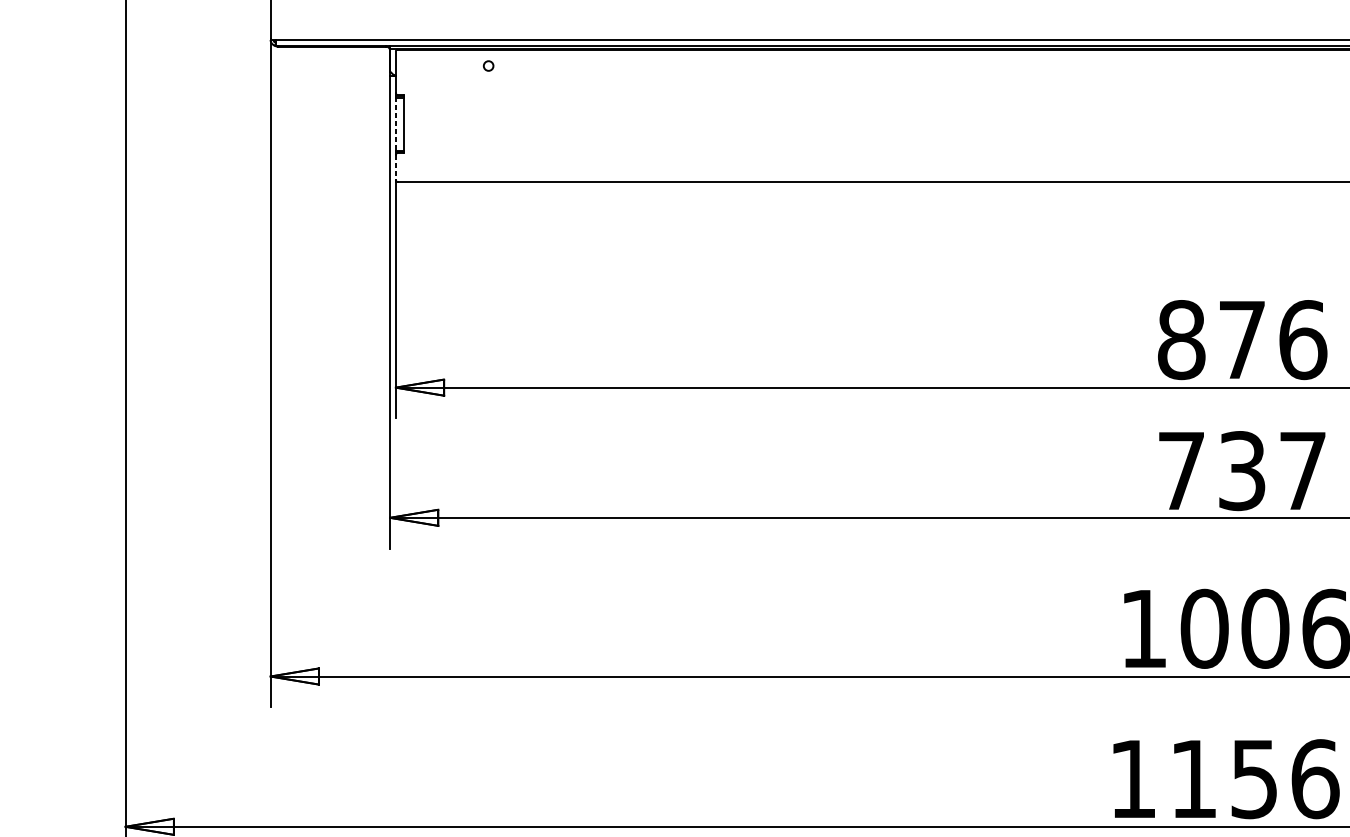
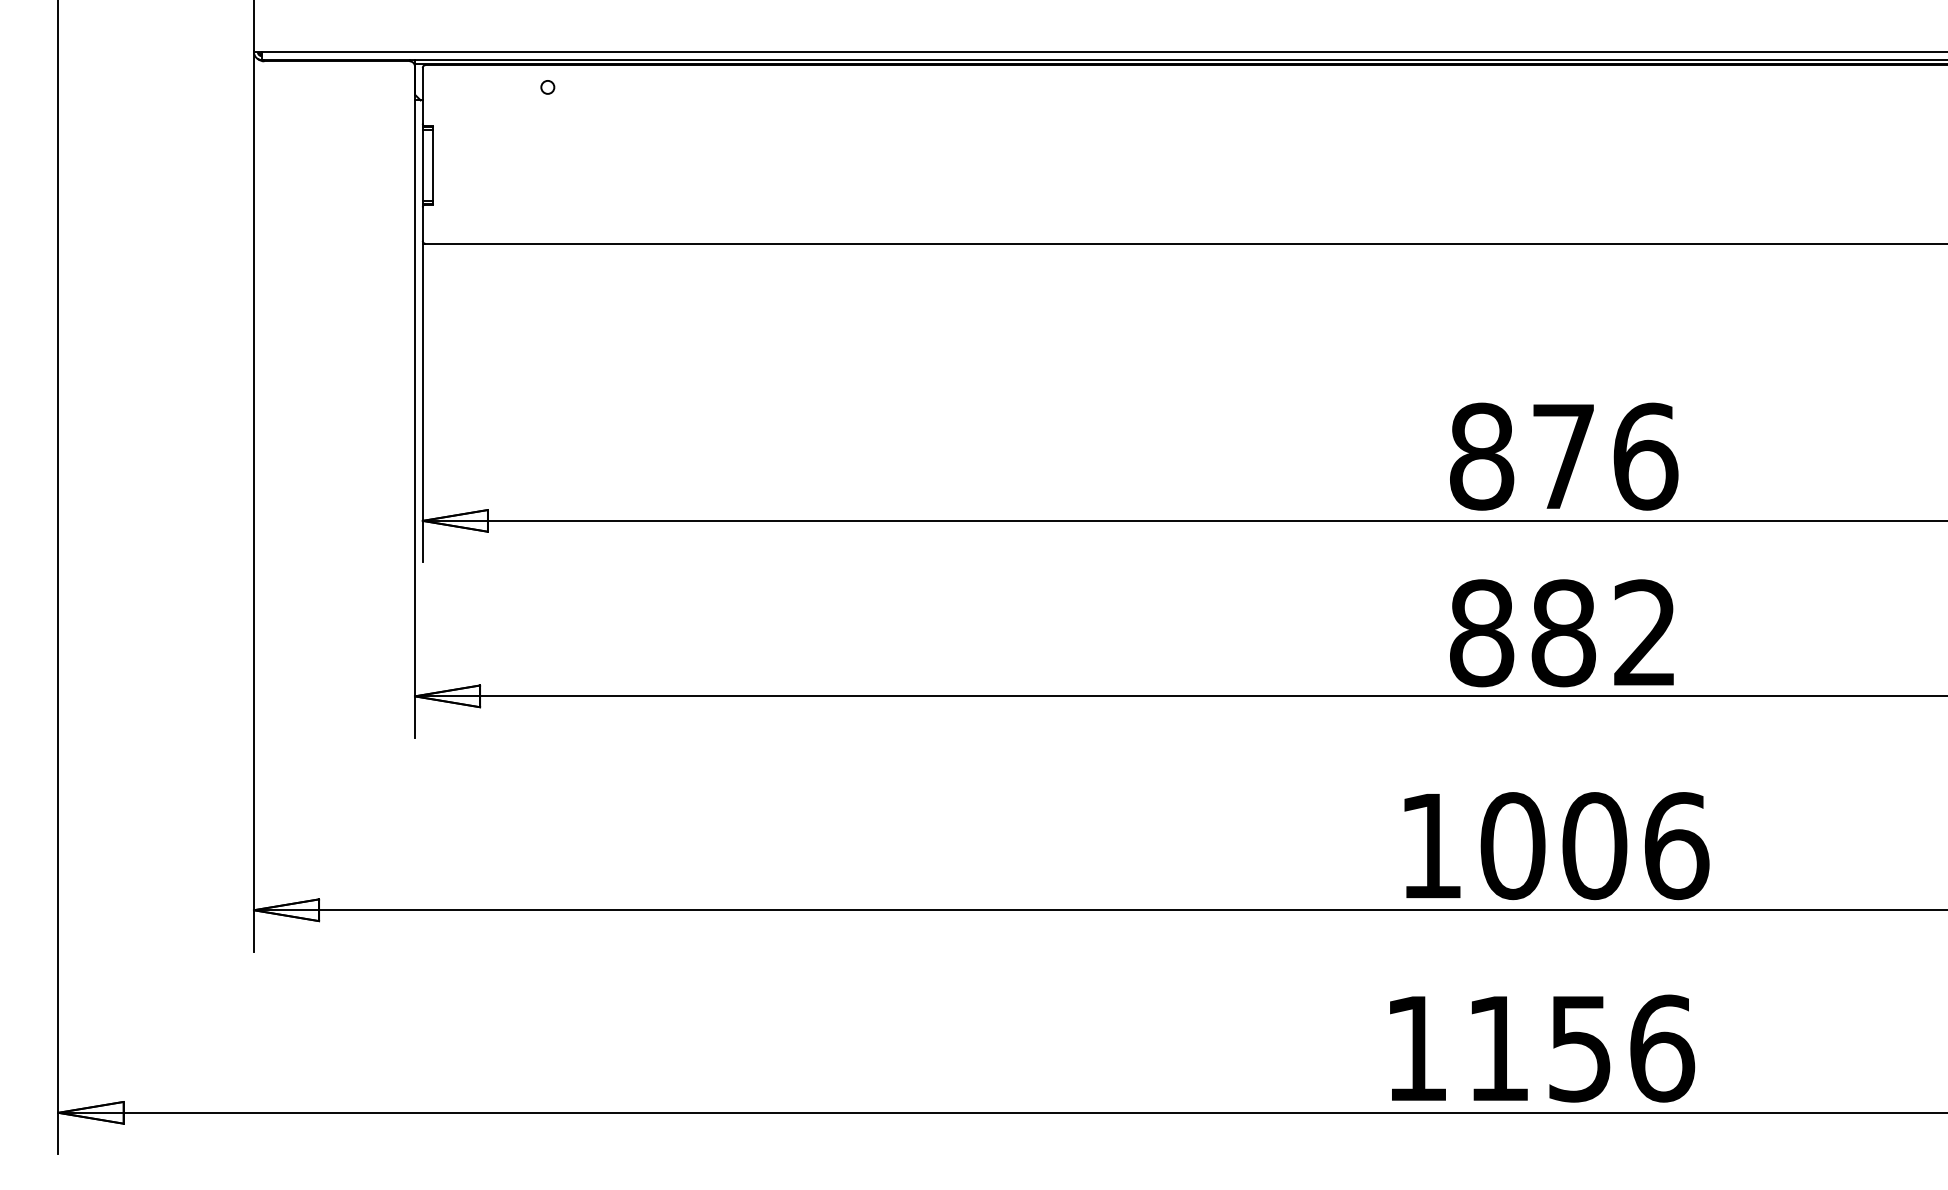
line: (395, 123) -> (422, 165), dashed -> solid
line: (395, 167) -> (422, 224), dashed -> solid
text: (1241, 471) -> (1562, 633), 737 -> 882

